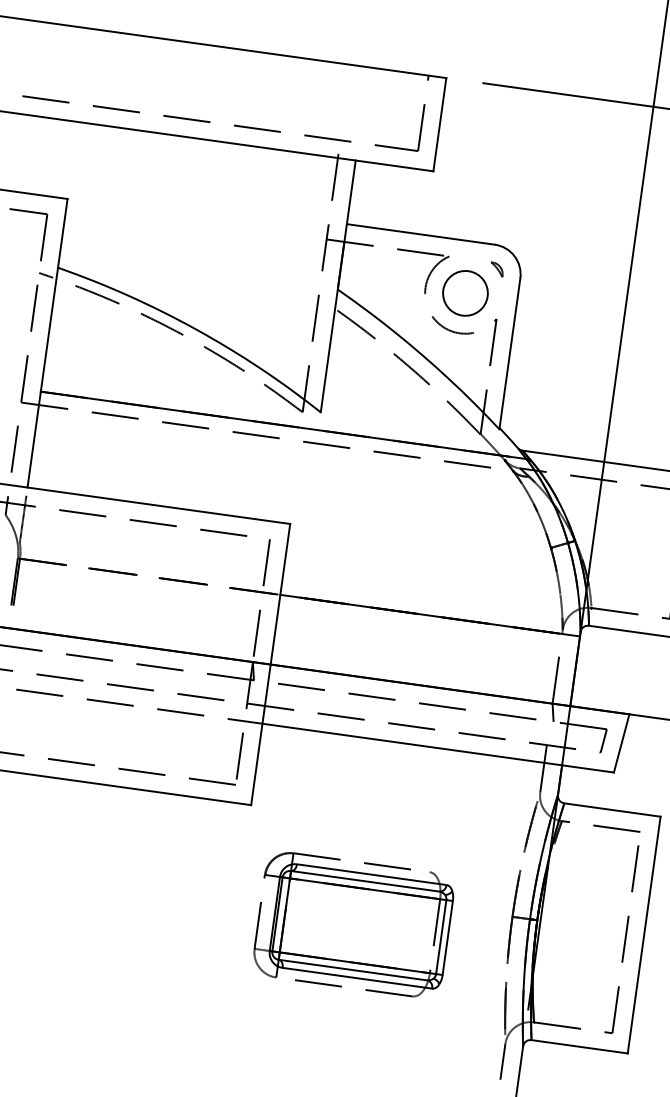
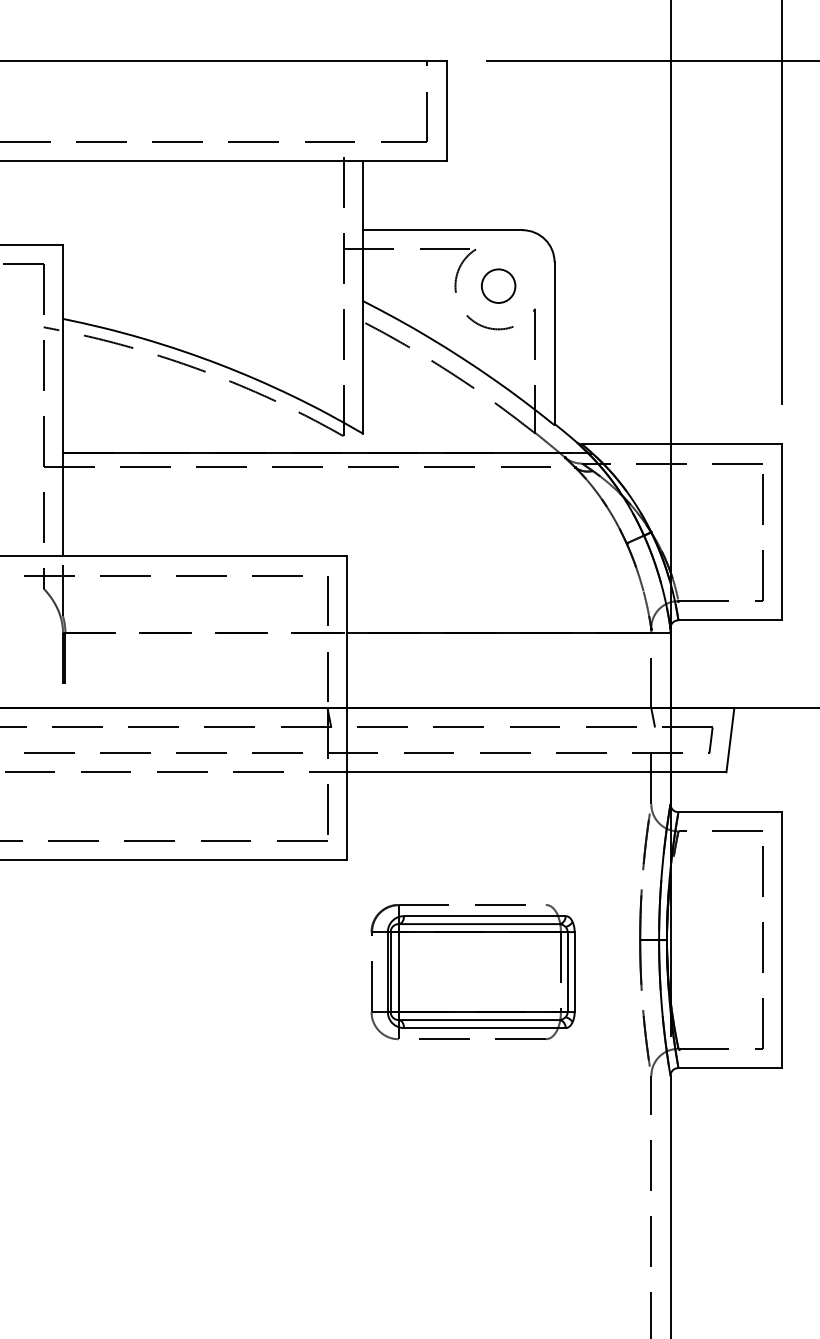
part: (497, 268) -> (528, 255), removed
circle: (465, 293) -> (498, 286), size x0.7

